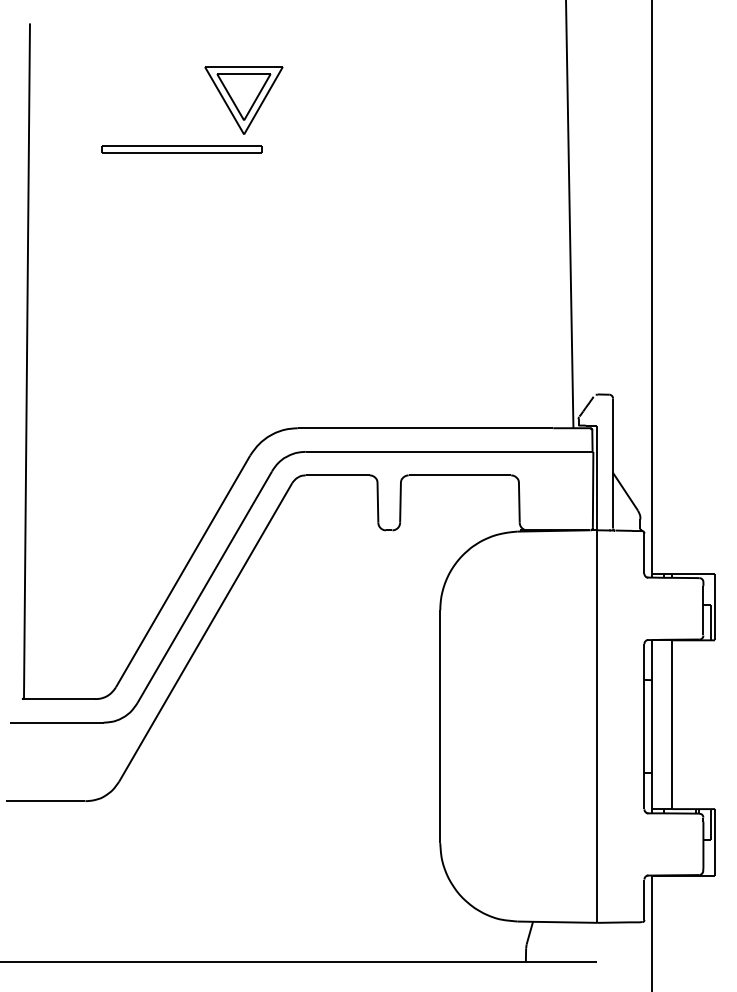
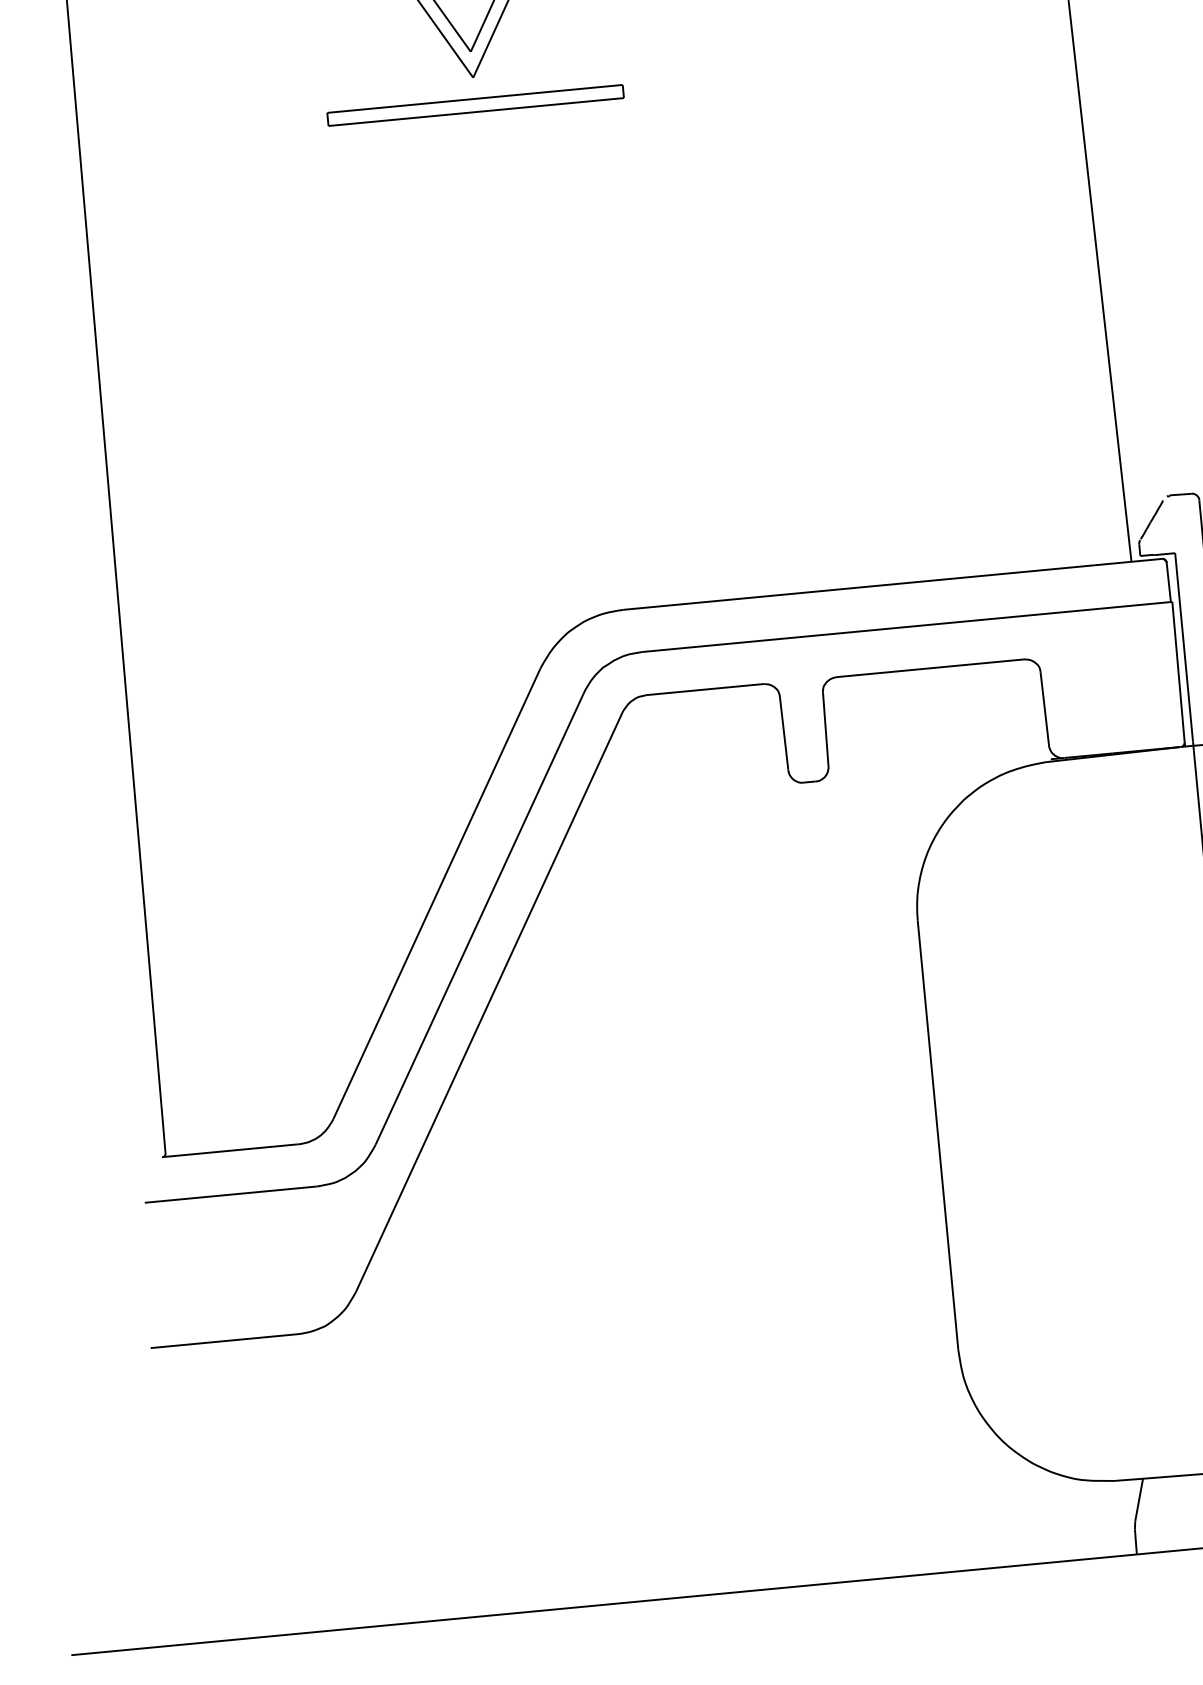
part: (181, 149) -> (474, 105), moved

